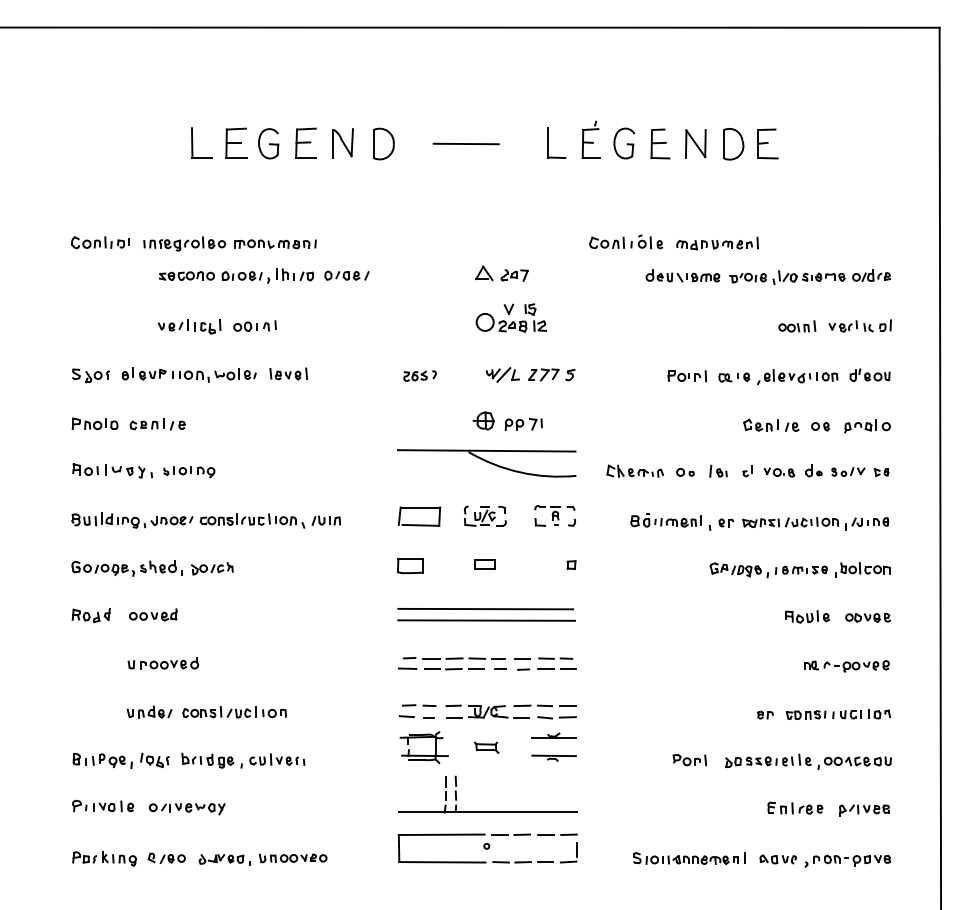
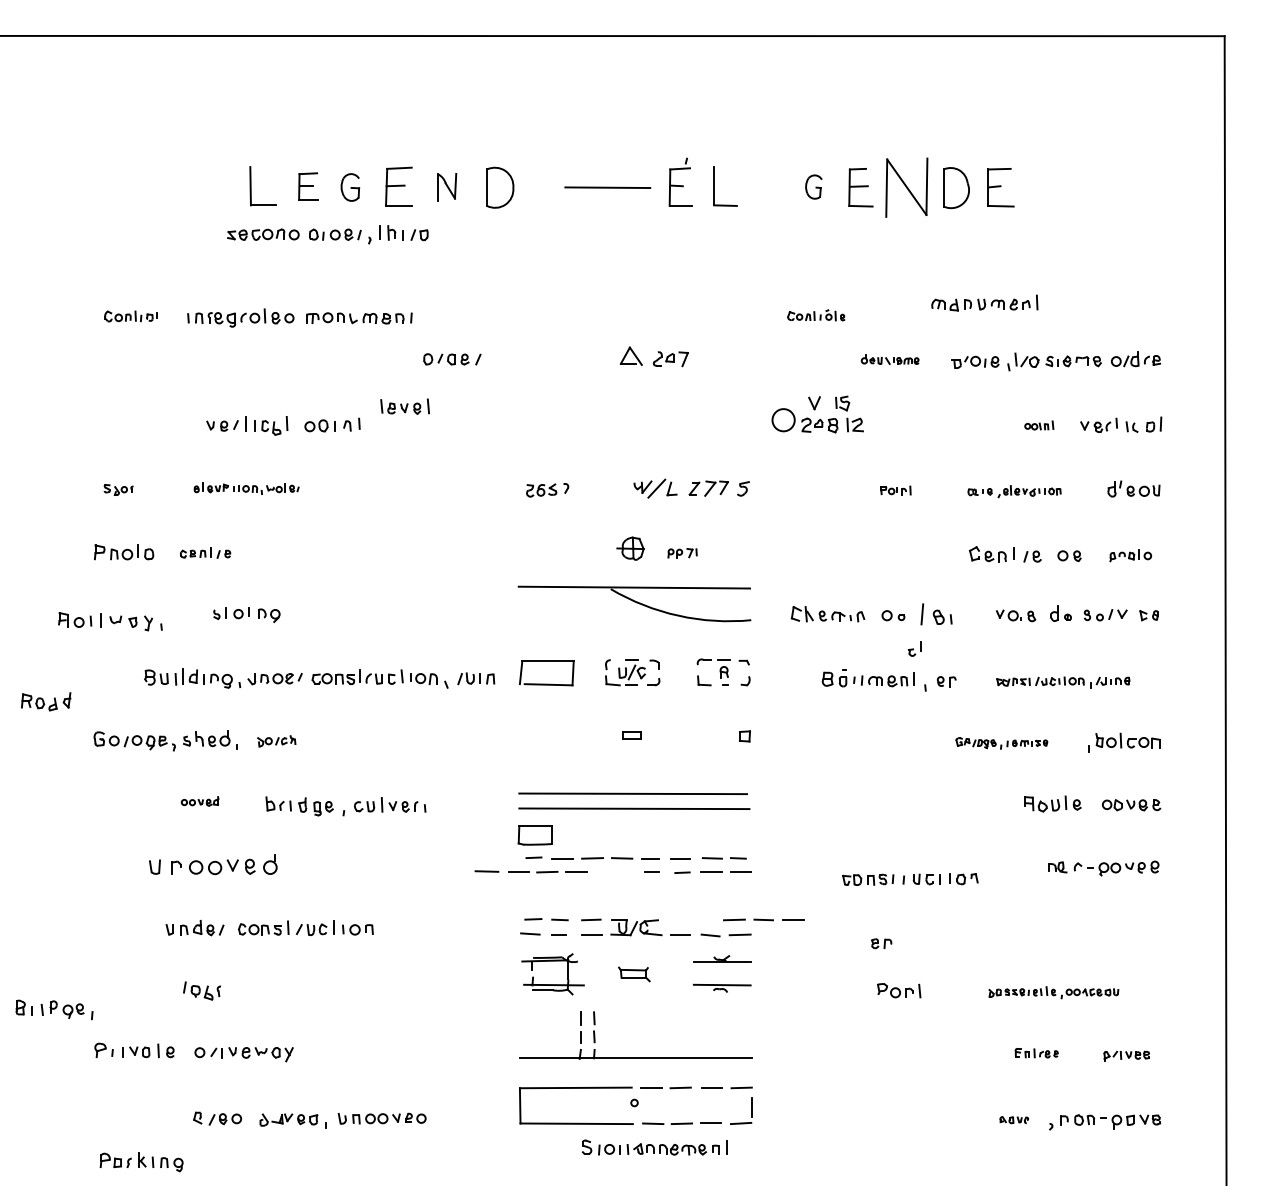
part: (590, 139) -> (679, 181), moved
part: (236, 142) -> (308, 185), size x0.7
part: (268, 143) -> (350, 187), size x0.7
part: (342, 143) -> (446, 187), size x0.7
part: (624, 143) -> (813, 187), size x0.6
part: (695, 143) -> (906, 187), size x1.6
part: (626, 241) -> (816, 314), size x0.6
part: (100, 242) -> (131, 316), size x0.7
part: (717, 243) -> (984, 303), moved
part: (236, 275) -> (327, 233), moved
part: (682, 275) -> (889, 359), size x0.6
part: (510, 317) -> (816, 413), moved
part: (797, 326) -> (1039, 425), size x0.6
part: (288, 373) -> (404, 405), moved
part: (188, 374) -> (245, 488), size x0.6
part: (90, 375) -> (118, 489), size x0.6
part: (687, 376) -> (896, 490), size x0.6
part: (778, 377) -> (1014, 492), size x0.6
part: (157, 424) -> (205, 553), size x0.7
part: (523, 424) -> (682, 553), size x0.6
part: (867, 426) -> (1130, 555), size x0.7
part: (112, 470) -> (110, 621), moved
part: (718, 470) -> (936, 613), size x1.4
part: (747, 471) -> (914, 649), moved
part: (205, 520) -> (318, 678), moved
part: (815, 523) -> (1062, 682), size x0.7
part: (484, 564) -> (631, 735), size x0.7
part: (409, 566) -> (533, 836), moved
part: (211, 568) -> (275, 740), size x0.7
part: (768, 570) -> (1001, 743), size x0.6
part: (153, 614) -> (200, 800), size x0.6
part: (90, 615) -> (45, 701), moved
part: (162, 663) -> (211, 864), size x1.4
part: (441, 668) -> (531, 871), moved
line: (544, 705) -> (763, 919), moved
part: (765, 714) -> (881, 942), moved
part: (838, 714) -> (910, 879), moved
part: (102, 760) -> (54, 1009), moved
part: (243, 760) -> (346, 806), moved
part: (808, 761) -> (1053, 992), size x0.6
part: (795, 807) -> (1036, 1052), size x0.6
part: (864, 810) -> (1126, 1056), size x0.7
part: (104, 858) -> (141, 1161), moved
part: (689, 858) -> (655, 1147), moved
part: (777, 859) -> (1013, 1120), size x0.6

